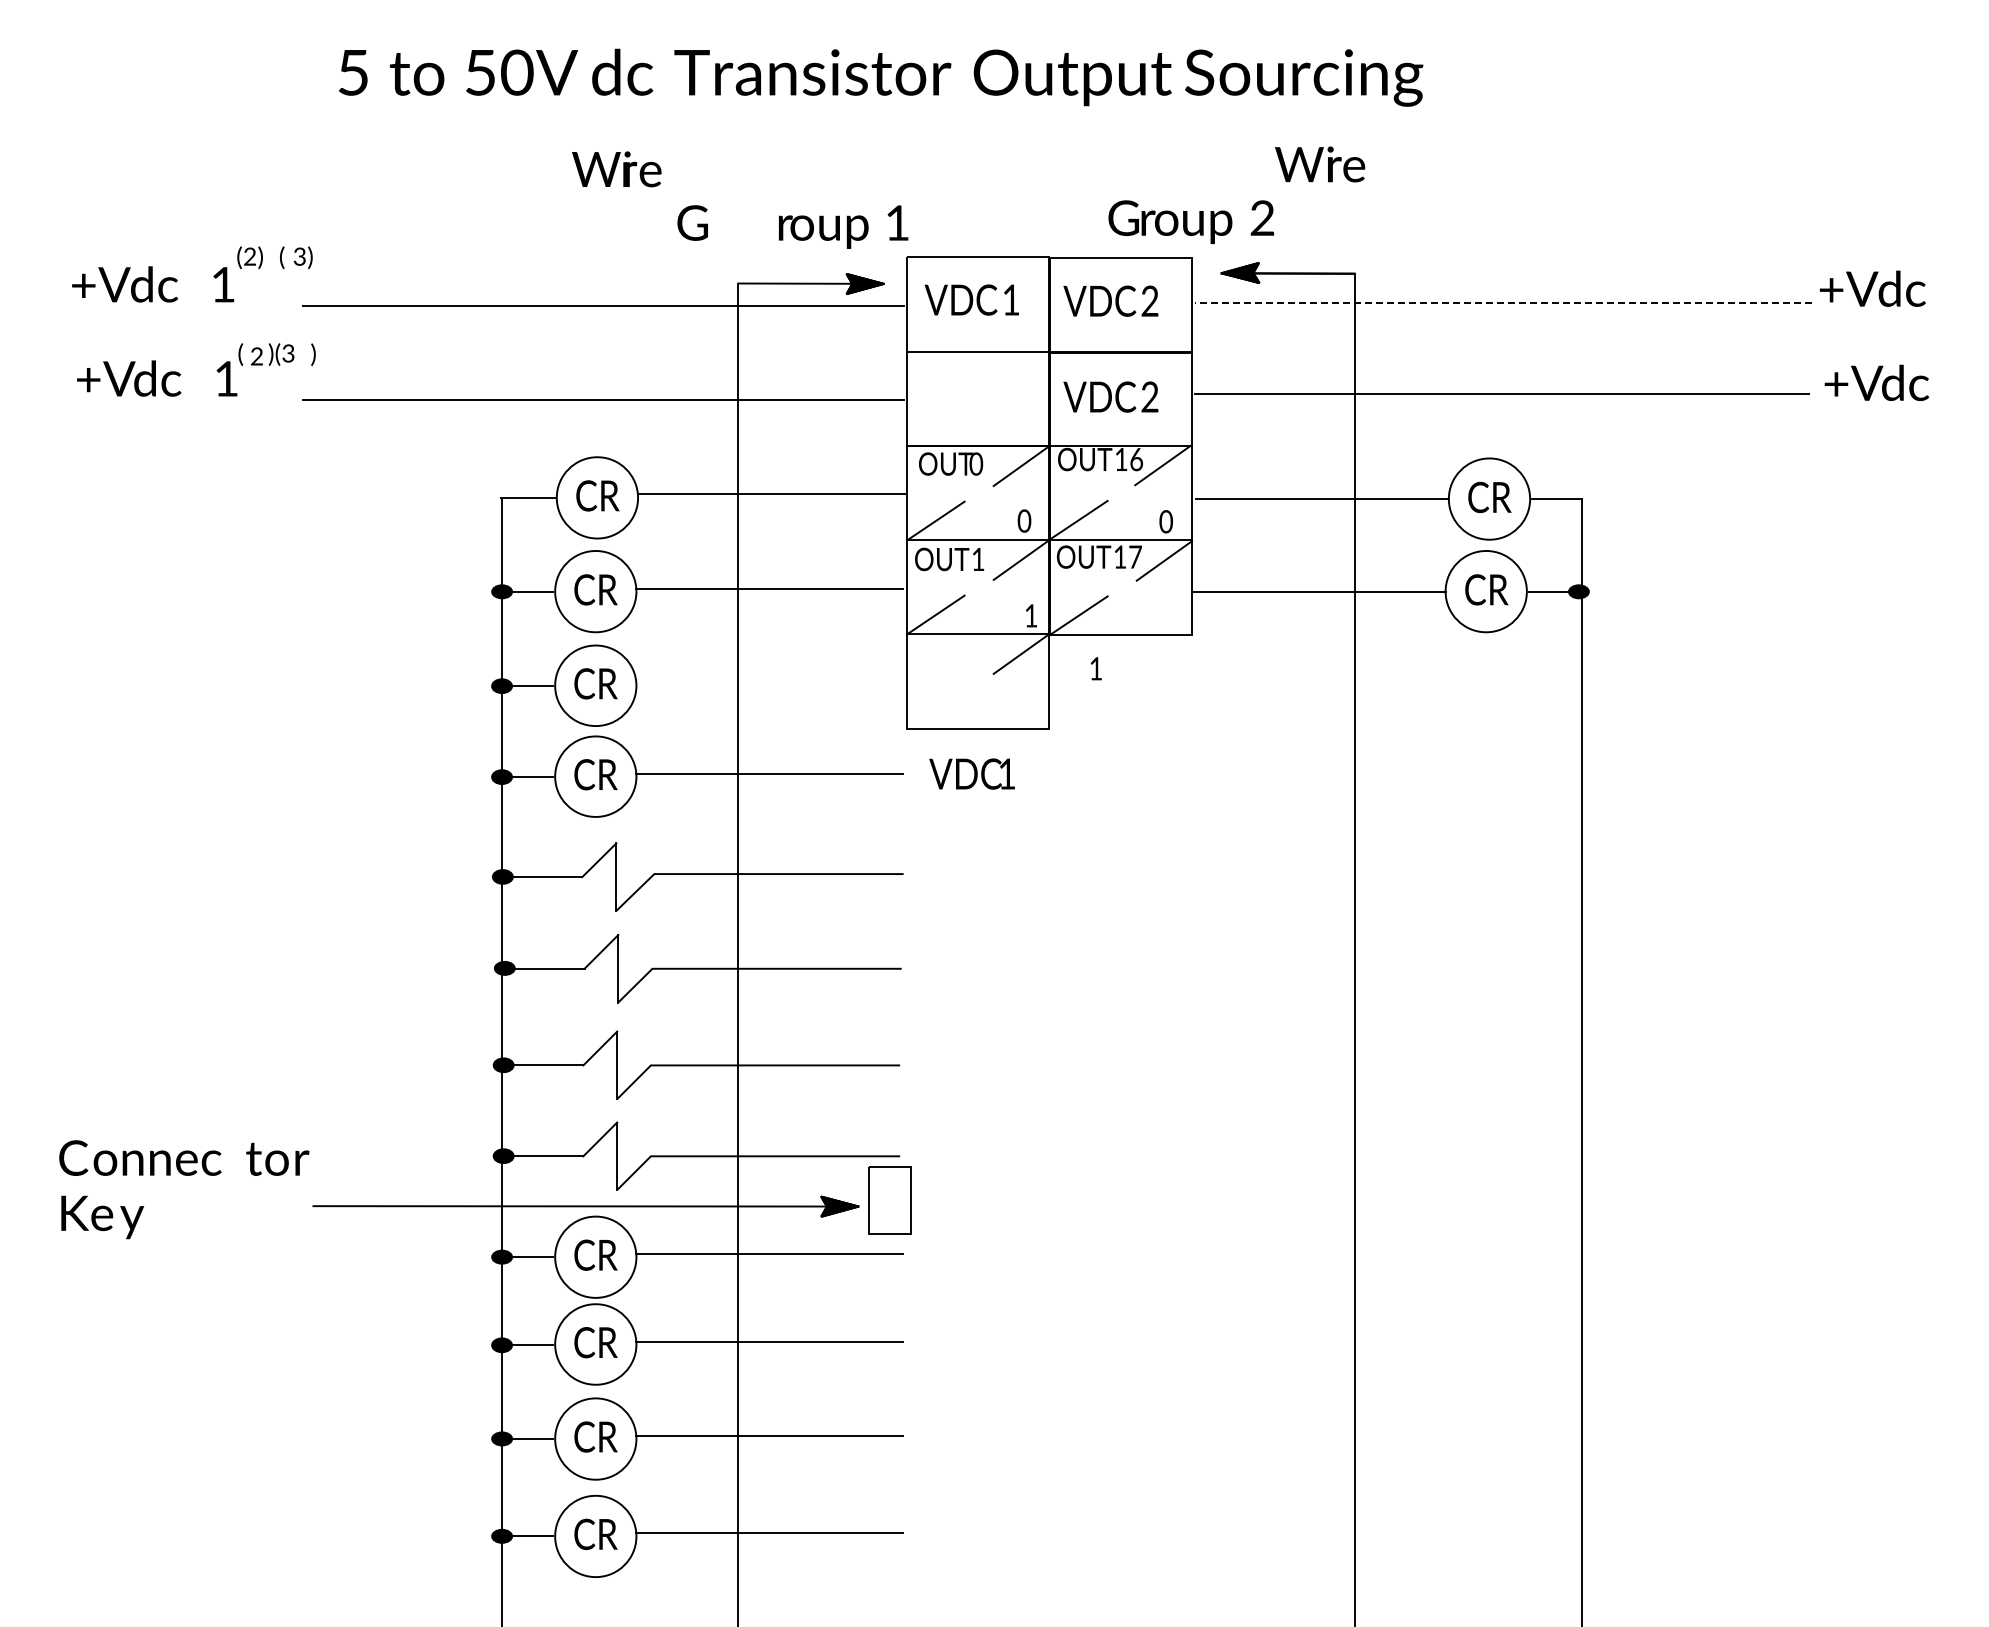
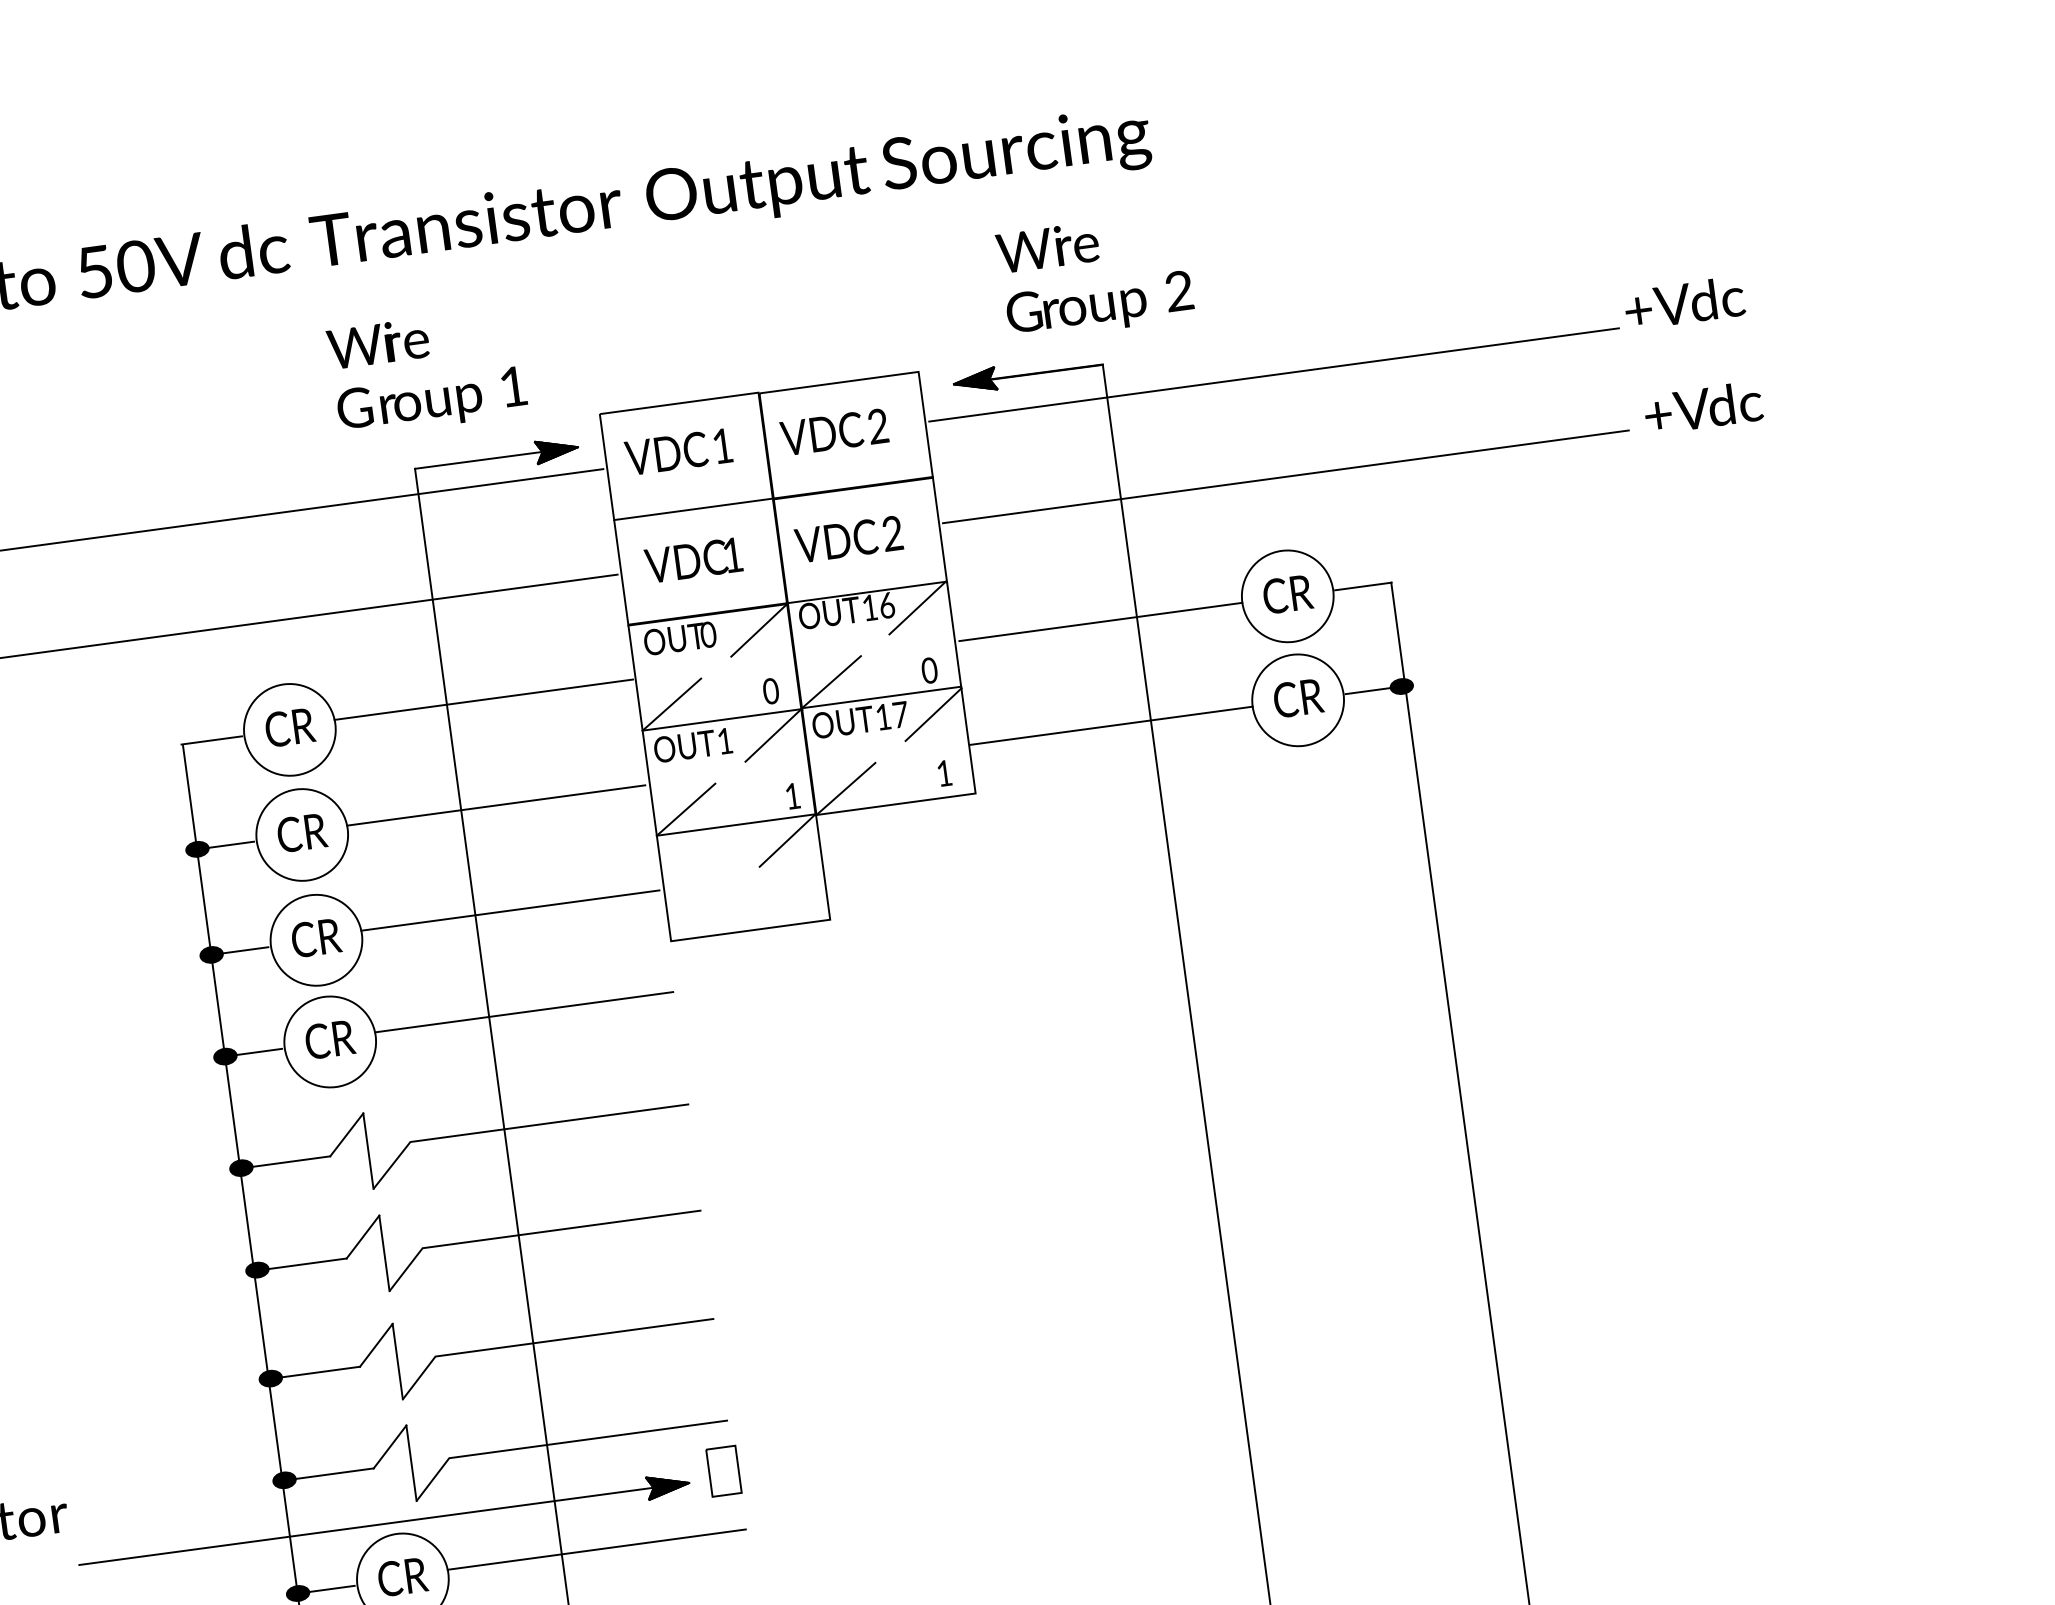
text: (616, 169) -> (377, 344), moved
text: (1191, 221) -> (1100, 305), moved
text: (843, 226) -> (453, 398), moved
line: (1503, 303) -> (1273, 375), dashed -> solid
text: (1095, 668) -> (943, 773), moved
line: (769, 682) -> (510, 910), added
text: (971, 773) -> (692, 559), moved
part: (890, 1200) -> (723, 1471), size x0.62

